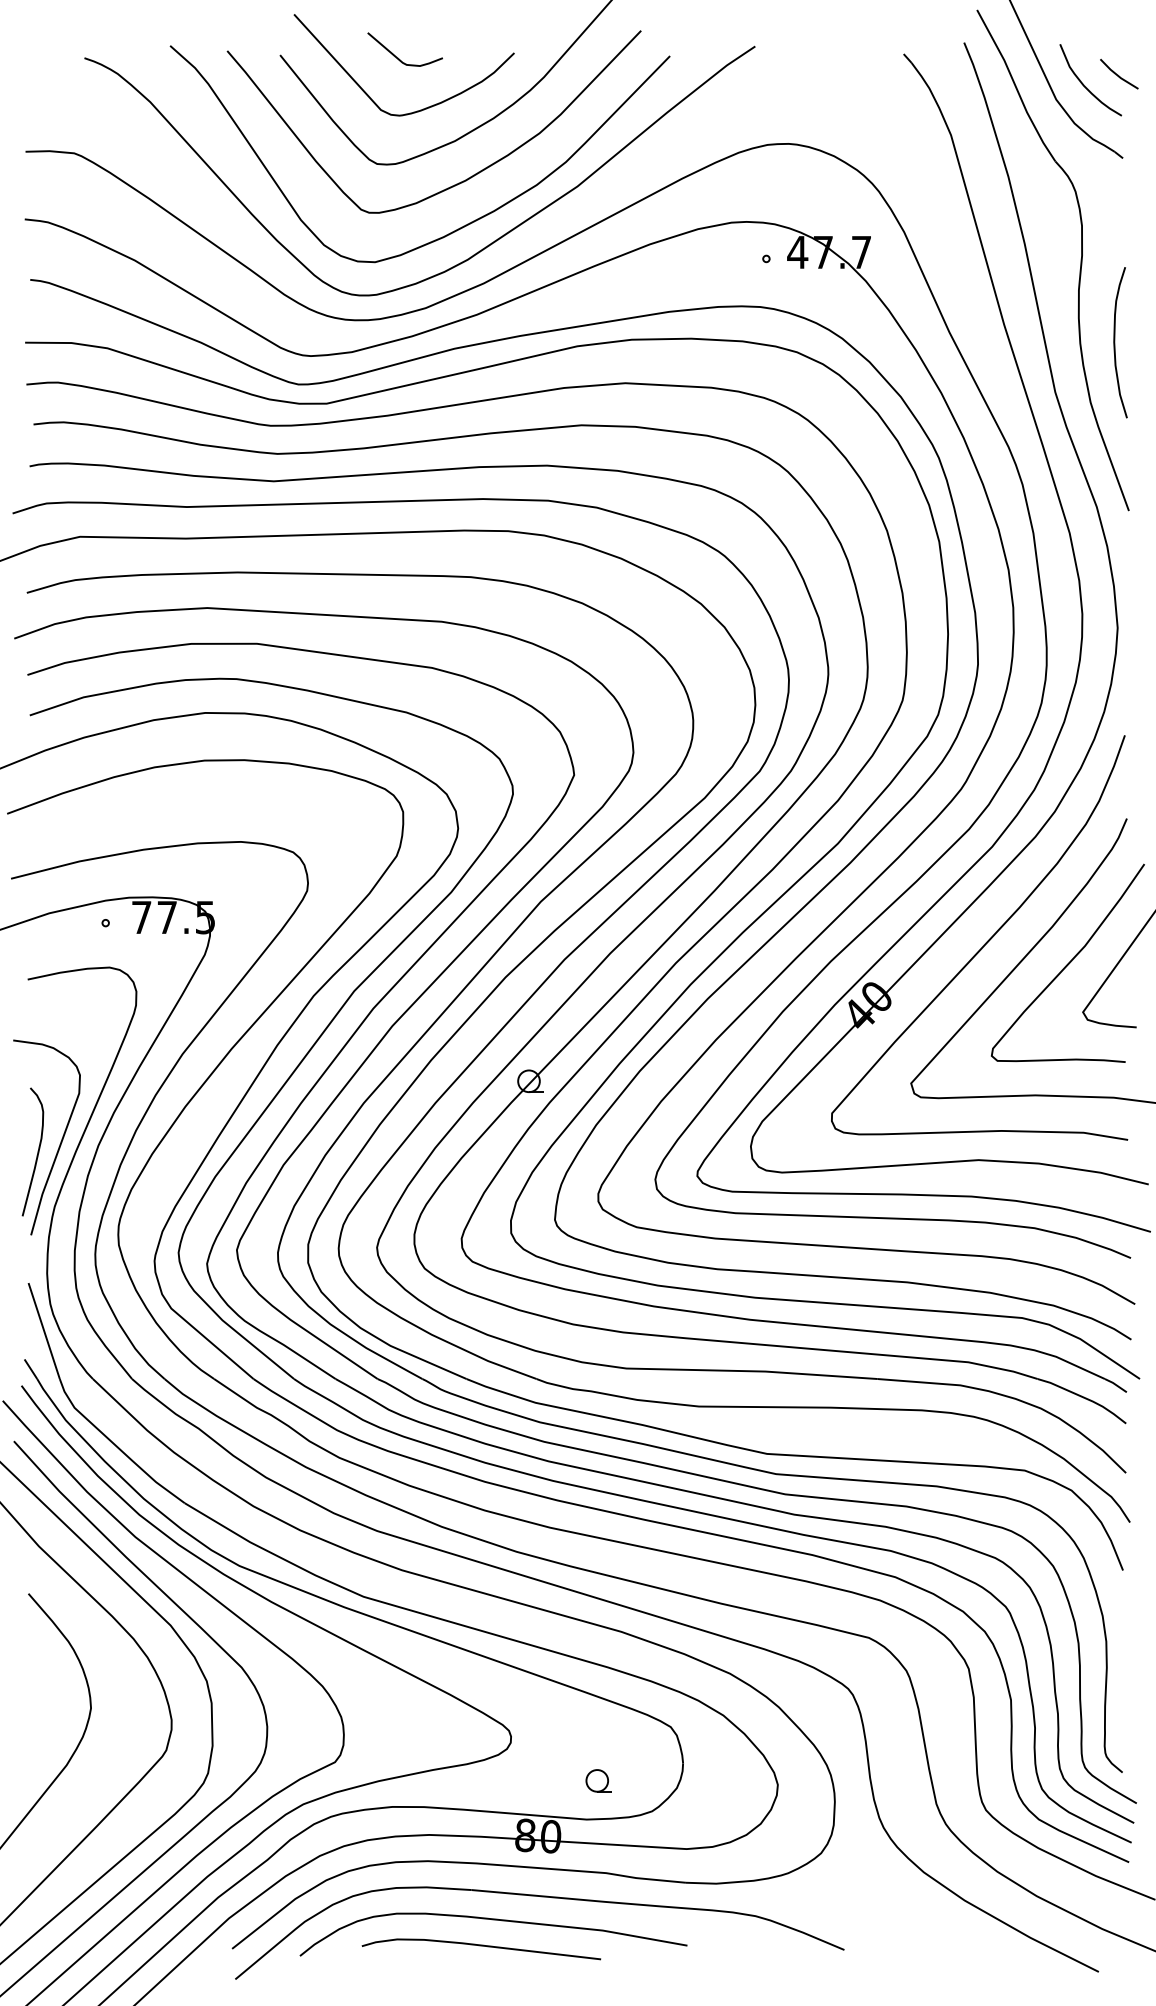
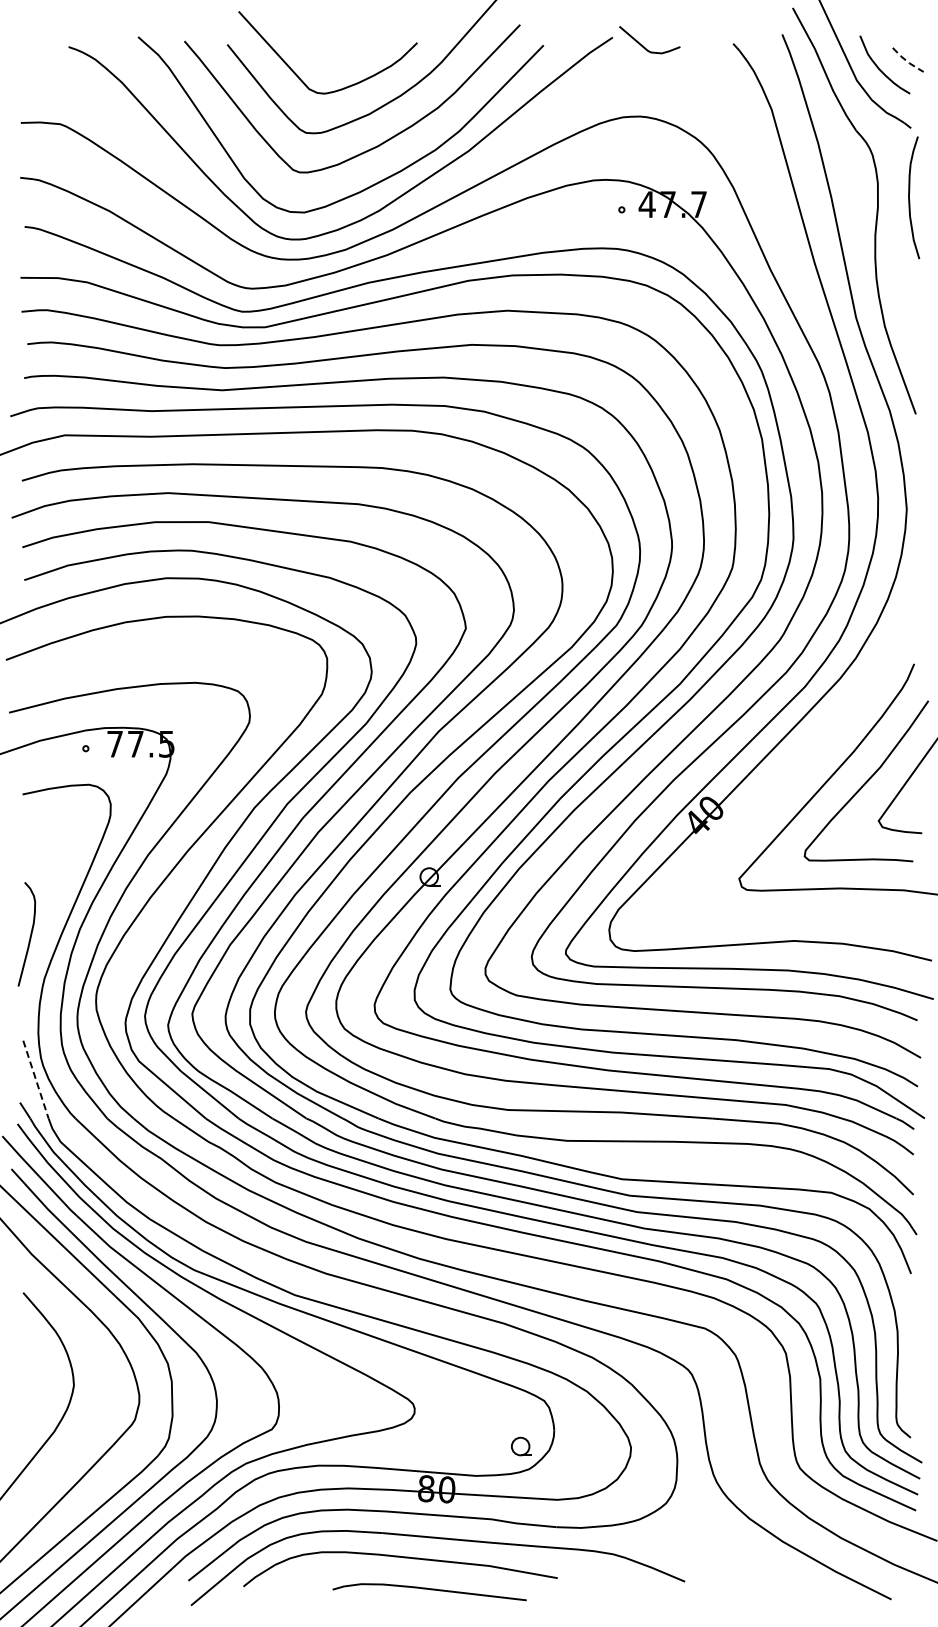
curve: (397, 56) -> (643, 45), moved
line: (1118, 76) -> (907, 61), solid -> dashed
curve: (1114, 342) -> (909, 197), moved
curve: (985, 942) -> (799, 764), removed
curve: (59, 1143) -> (48, 927), removed
line: (43, 1330) -> (35, 1079), solid -> dashed
part: (598, 1780) -> (521, 1446), moved
curve: (482, 1947) -> (430, 1590), moved

